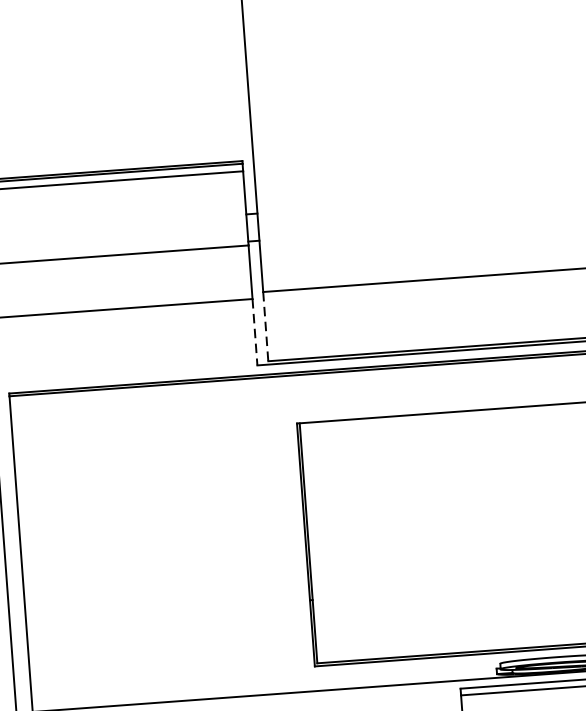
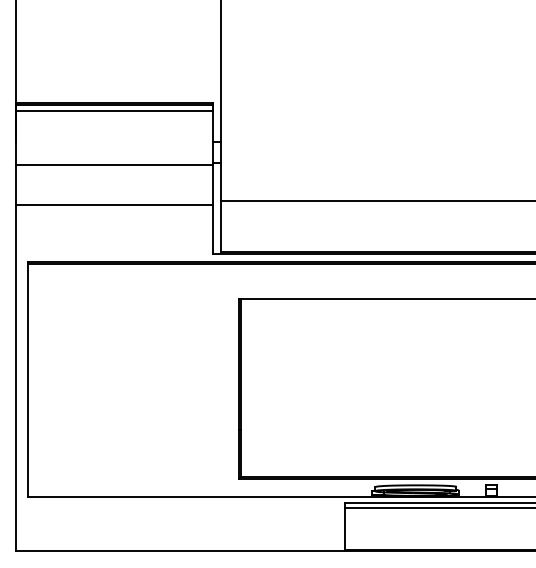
line: (265, 327) -> (220, 226), dashed -> solid
line: (254, 331) -> (212, 229), dashed -> solid

